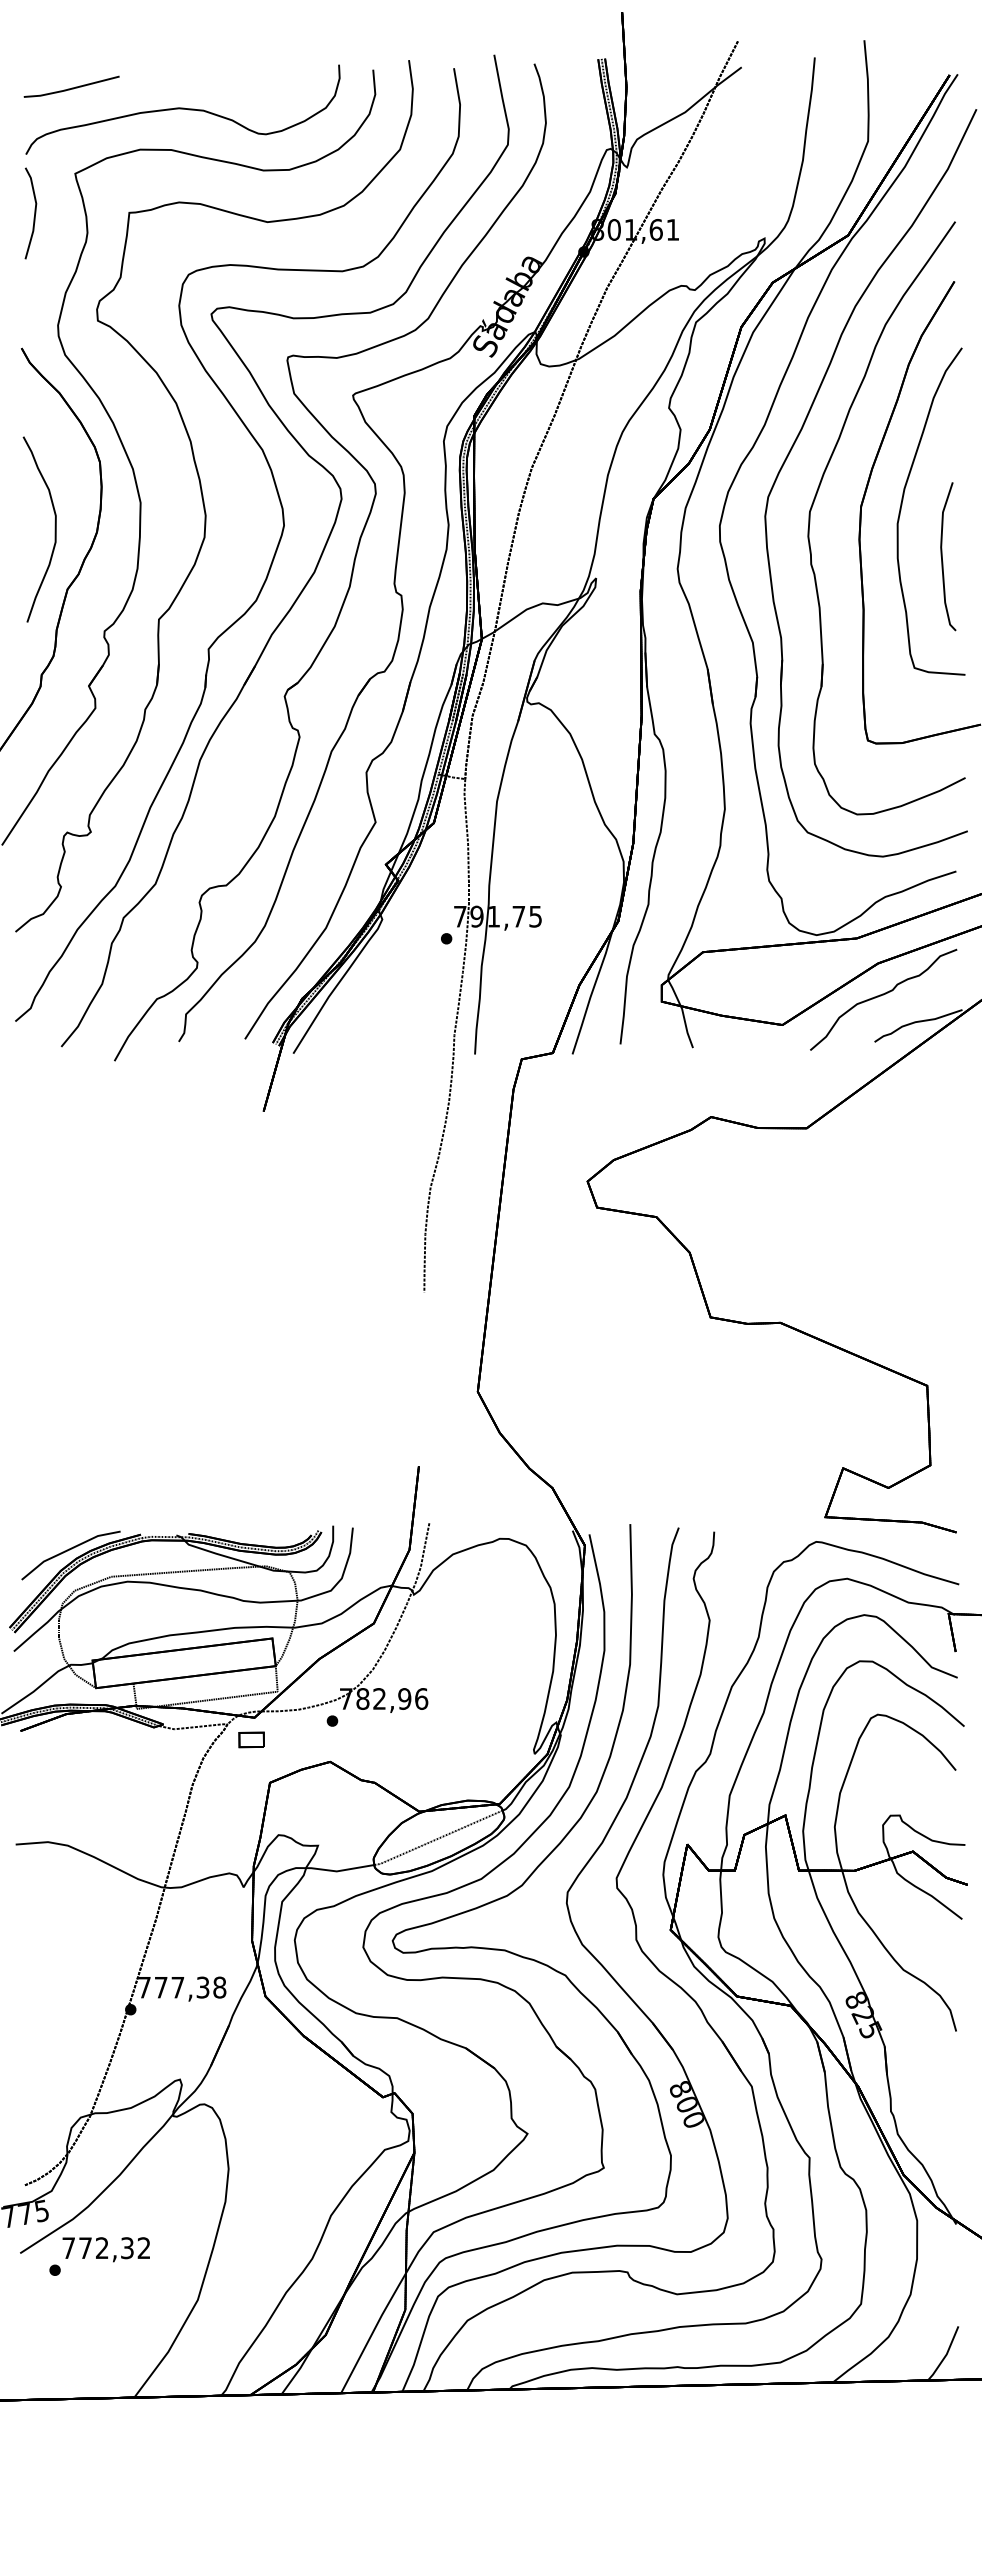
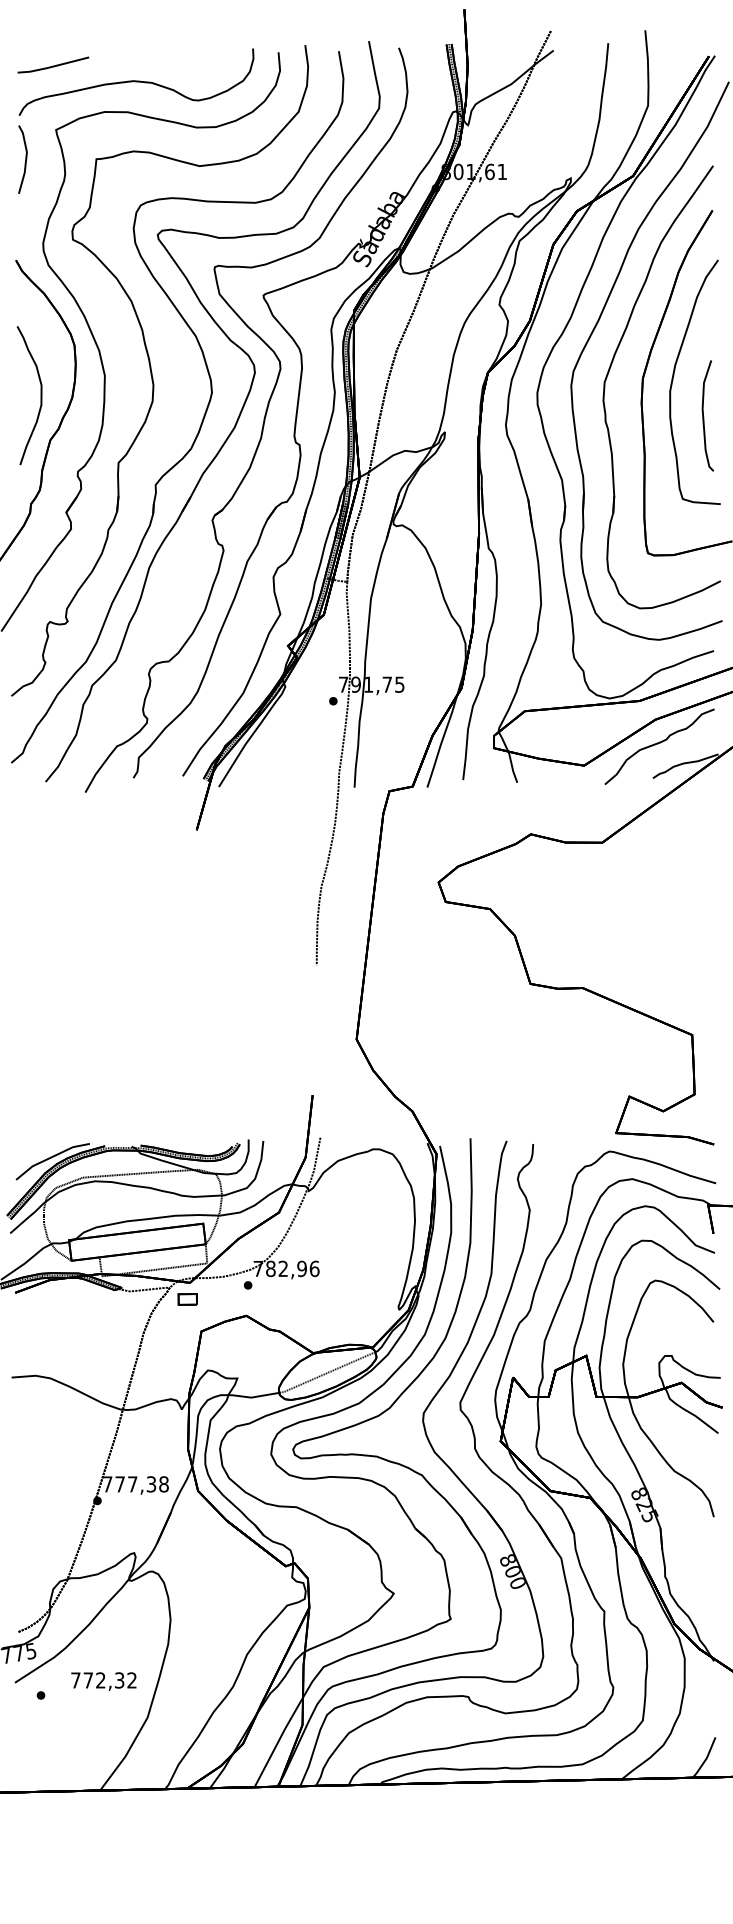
text: (105, 2249) -> (103, 1681), moved

